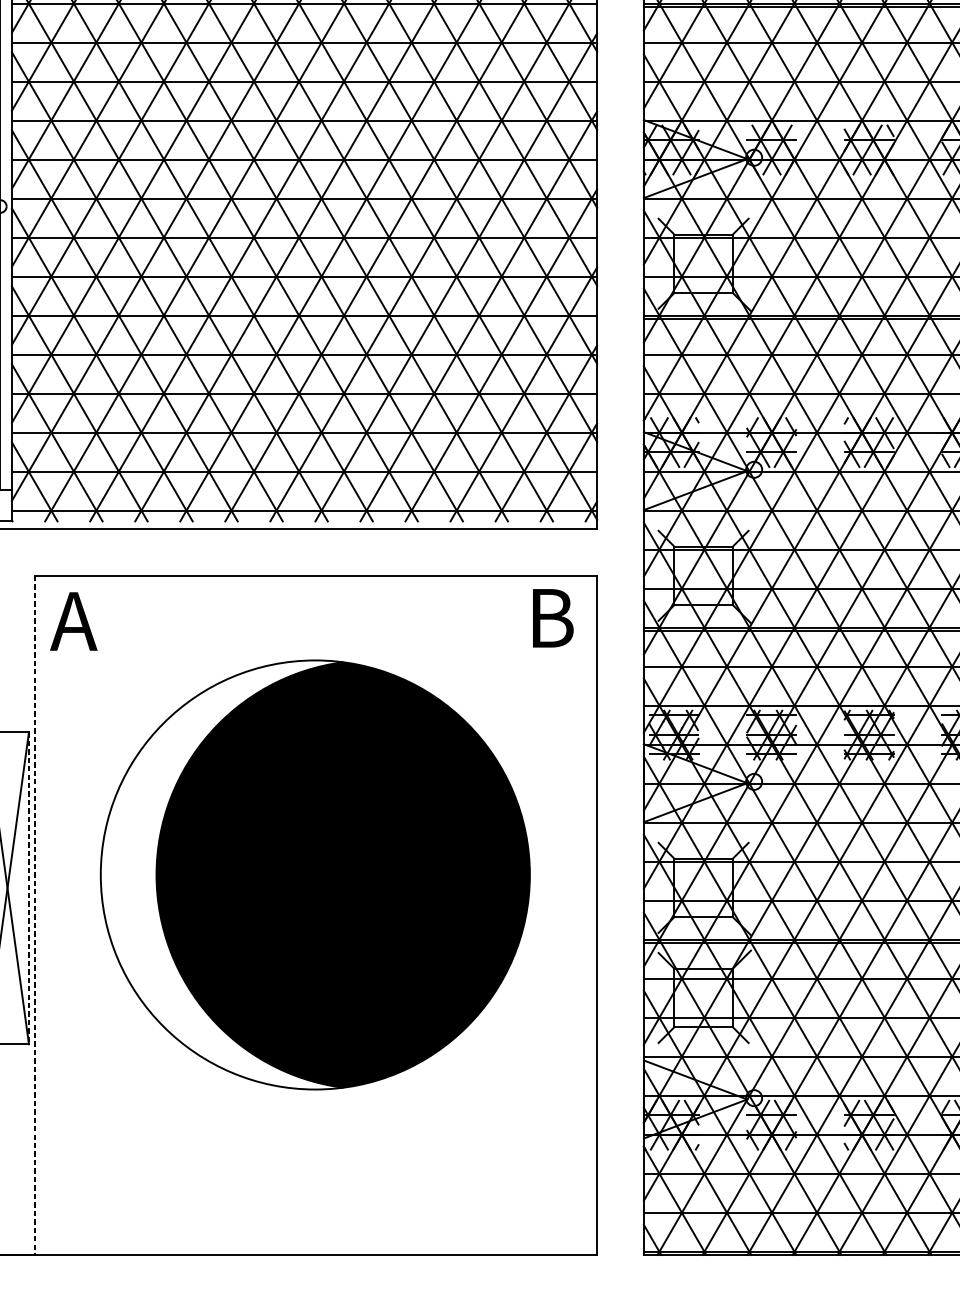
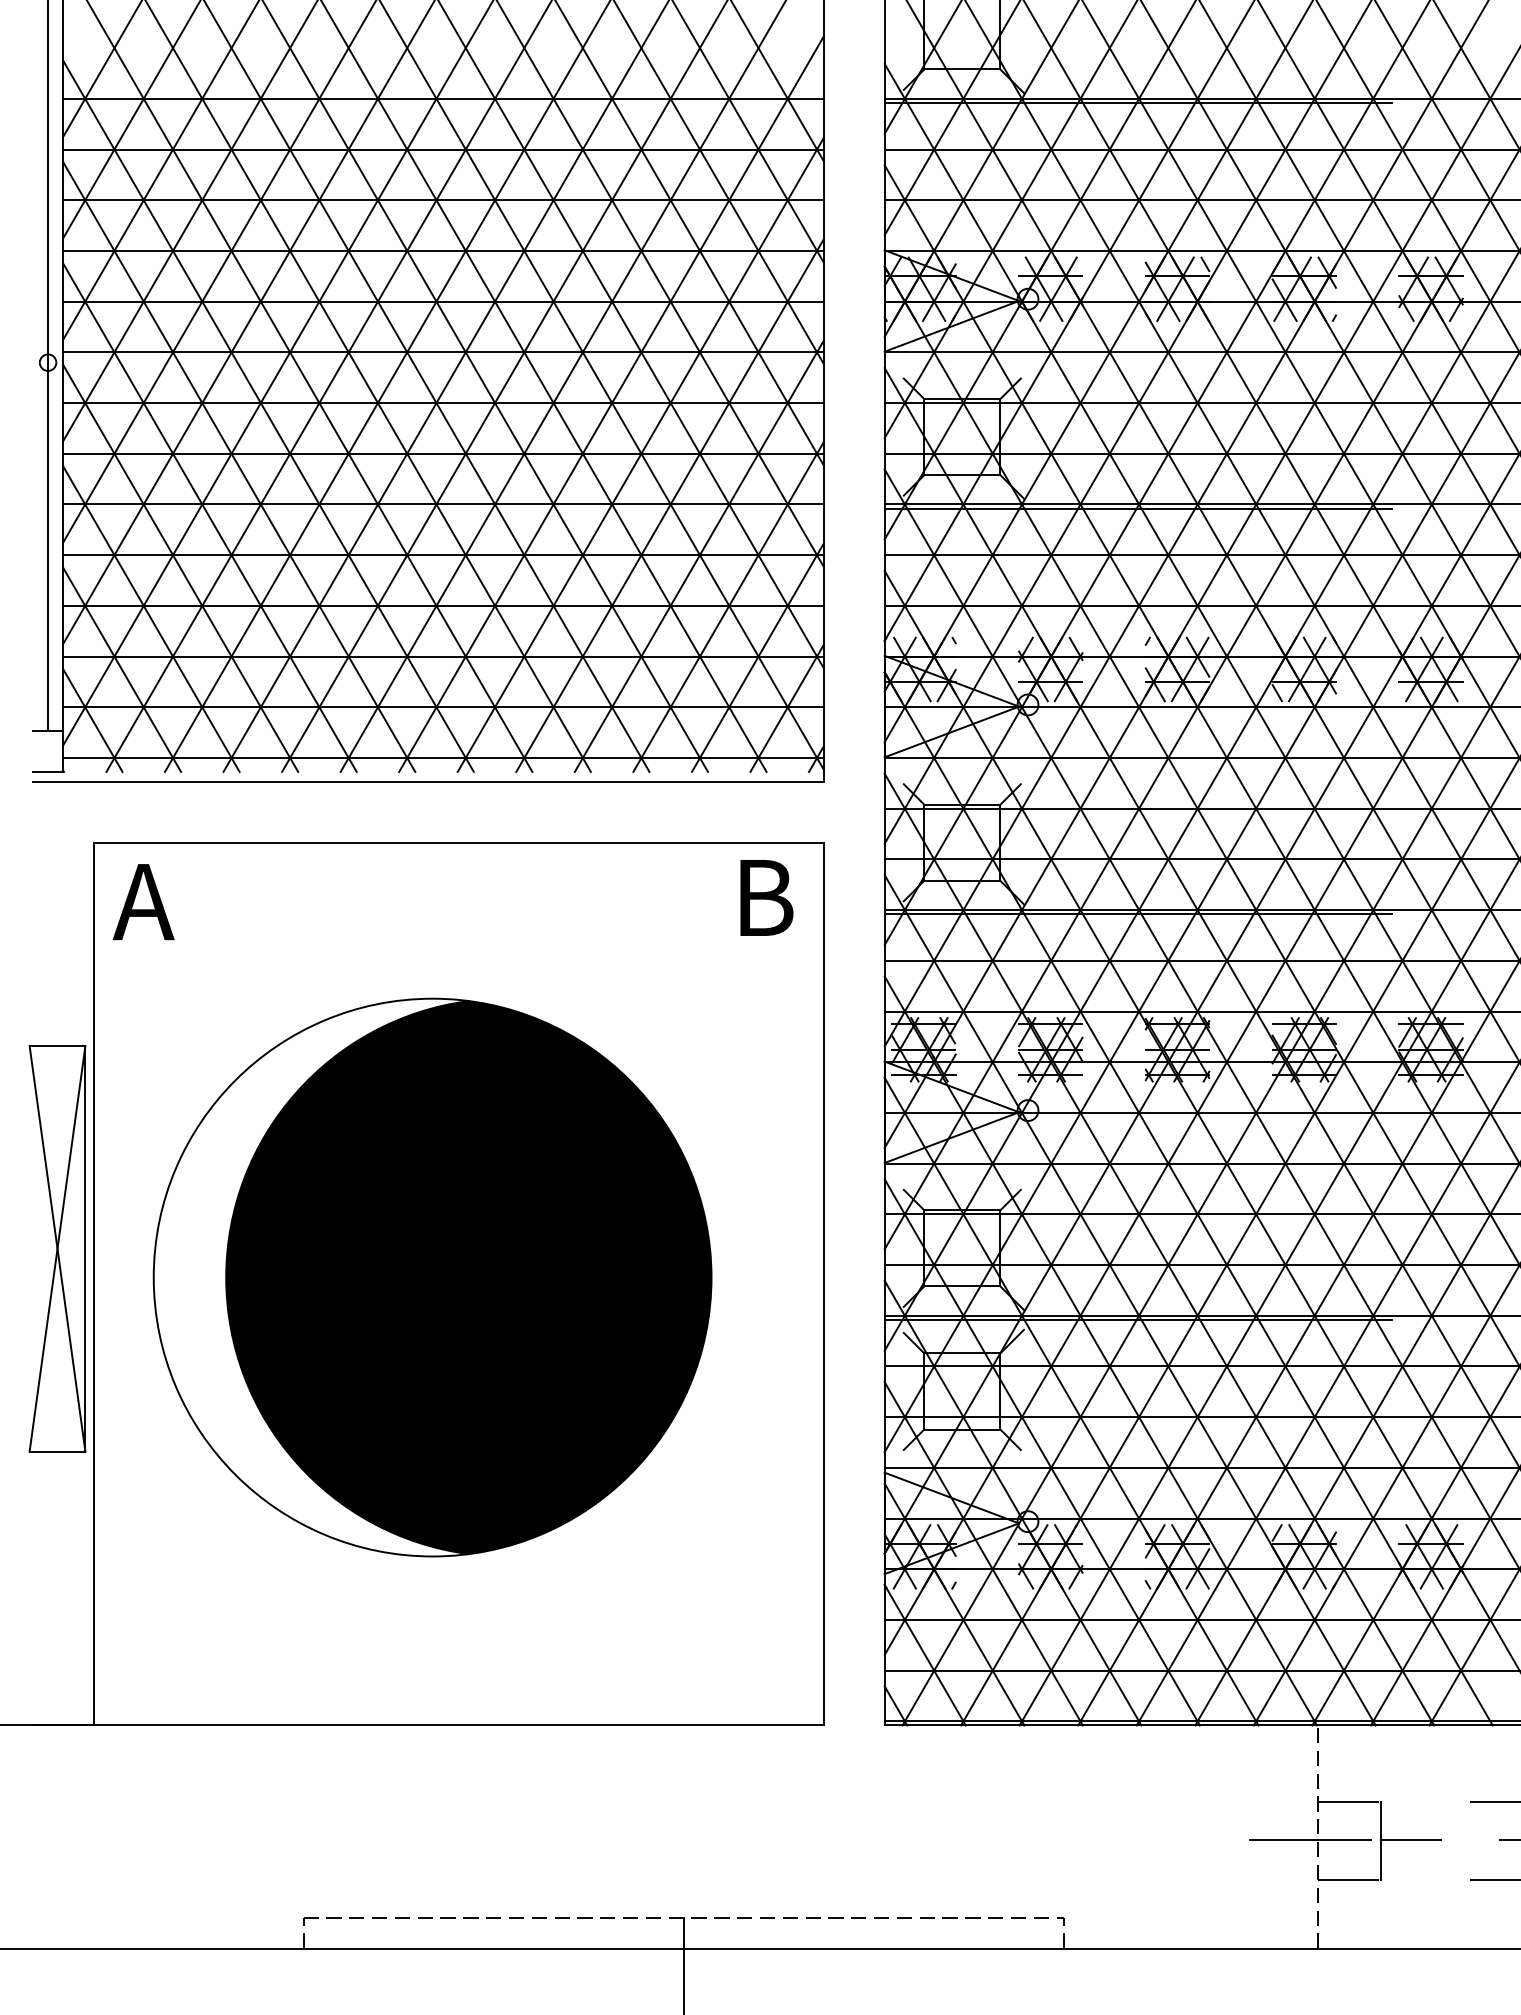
part: (315, 874) -> (432, 1277), moved
line: (29, 887) -> (85, 1248), dashed -> solid
line: (35, 915) -> (93, 1284), dashed -> solid

